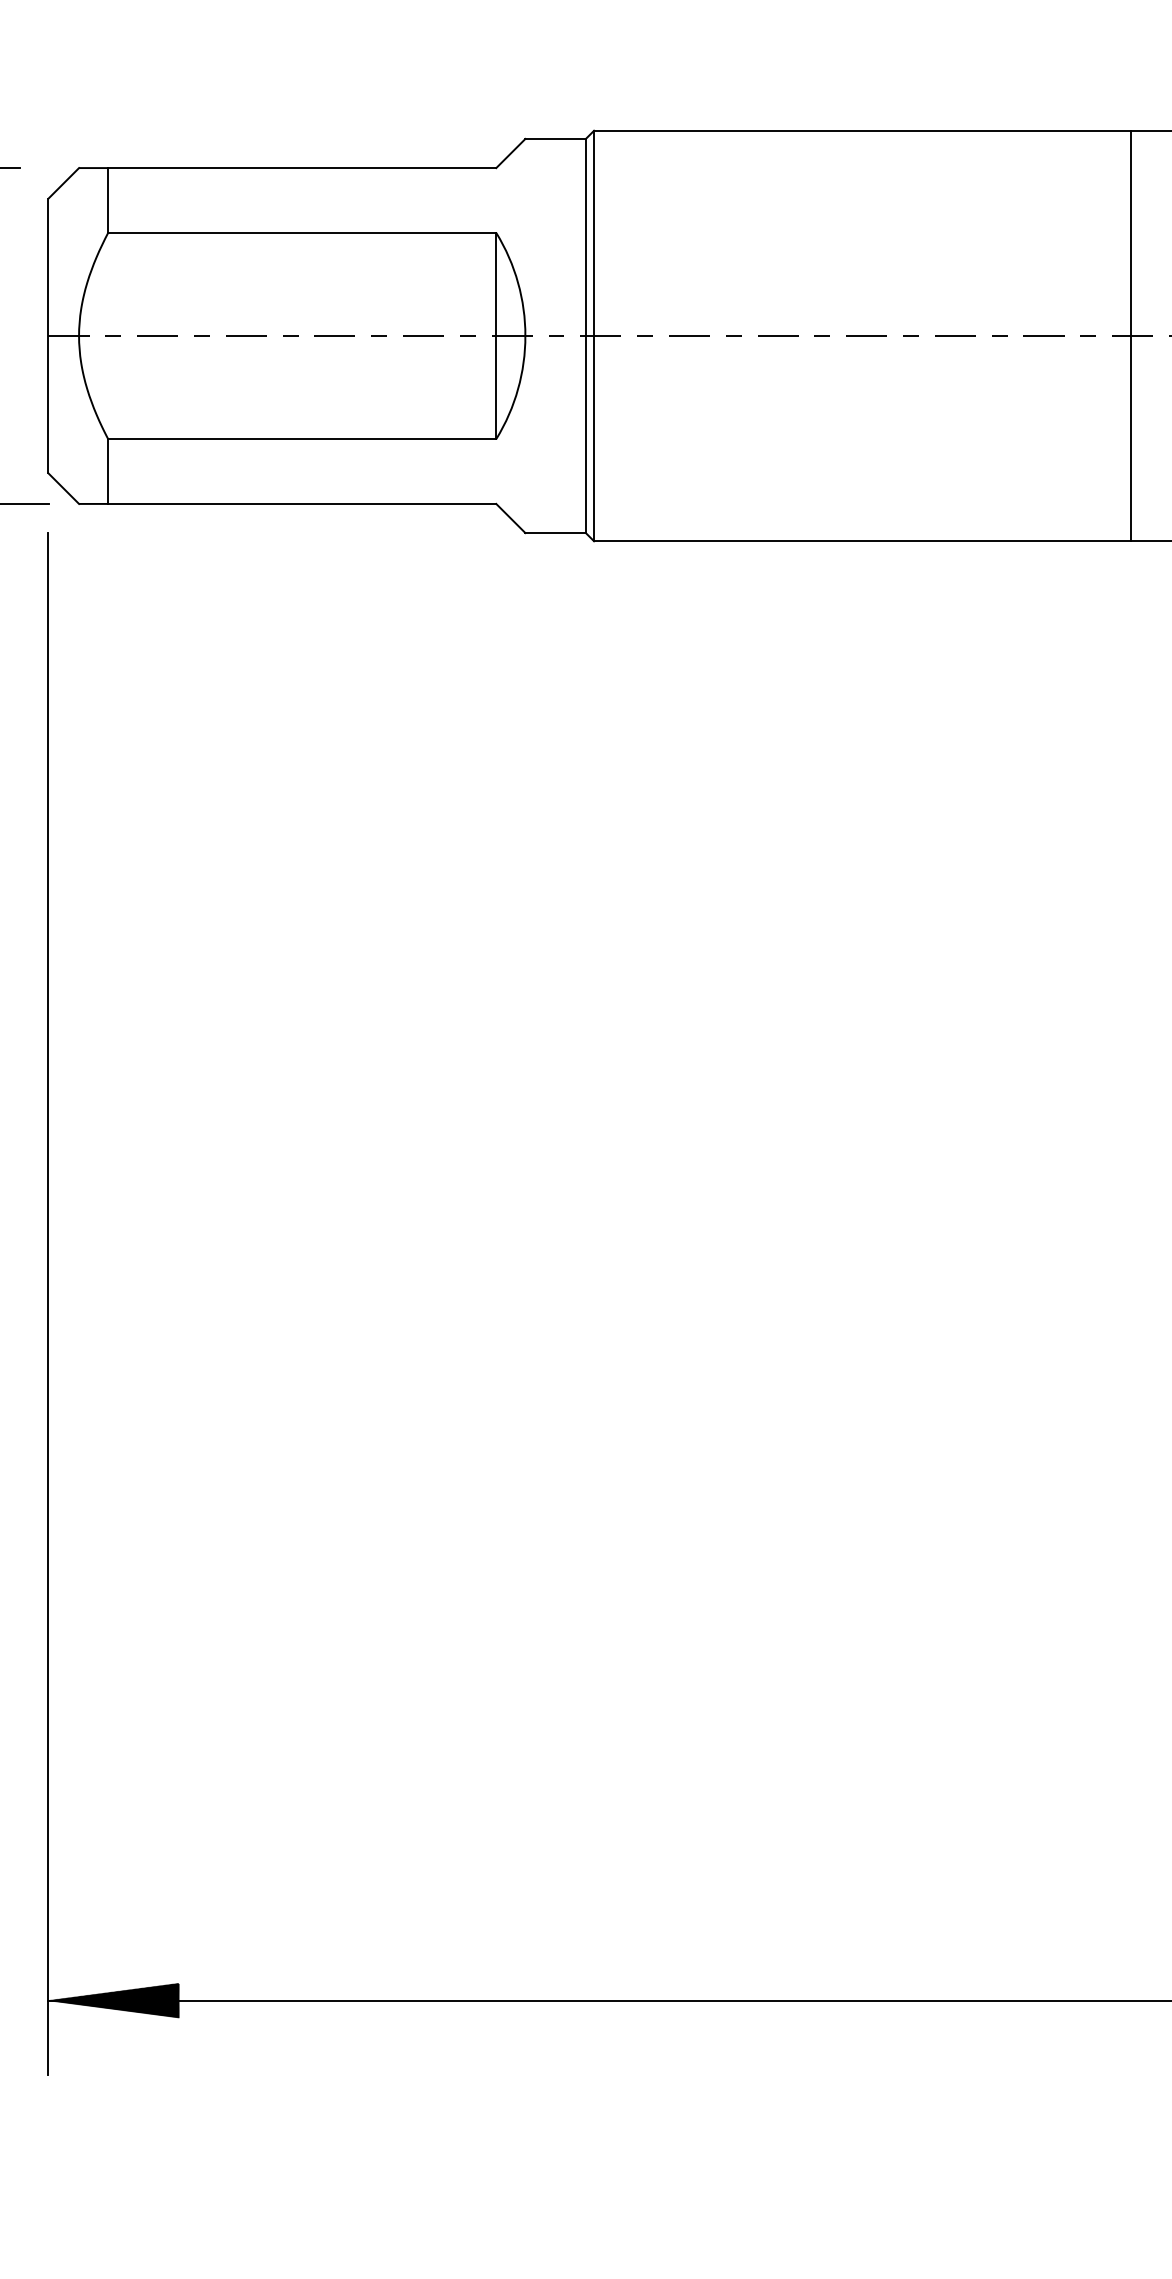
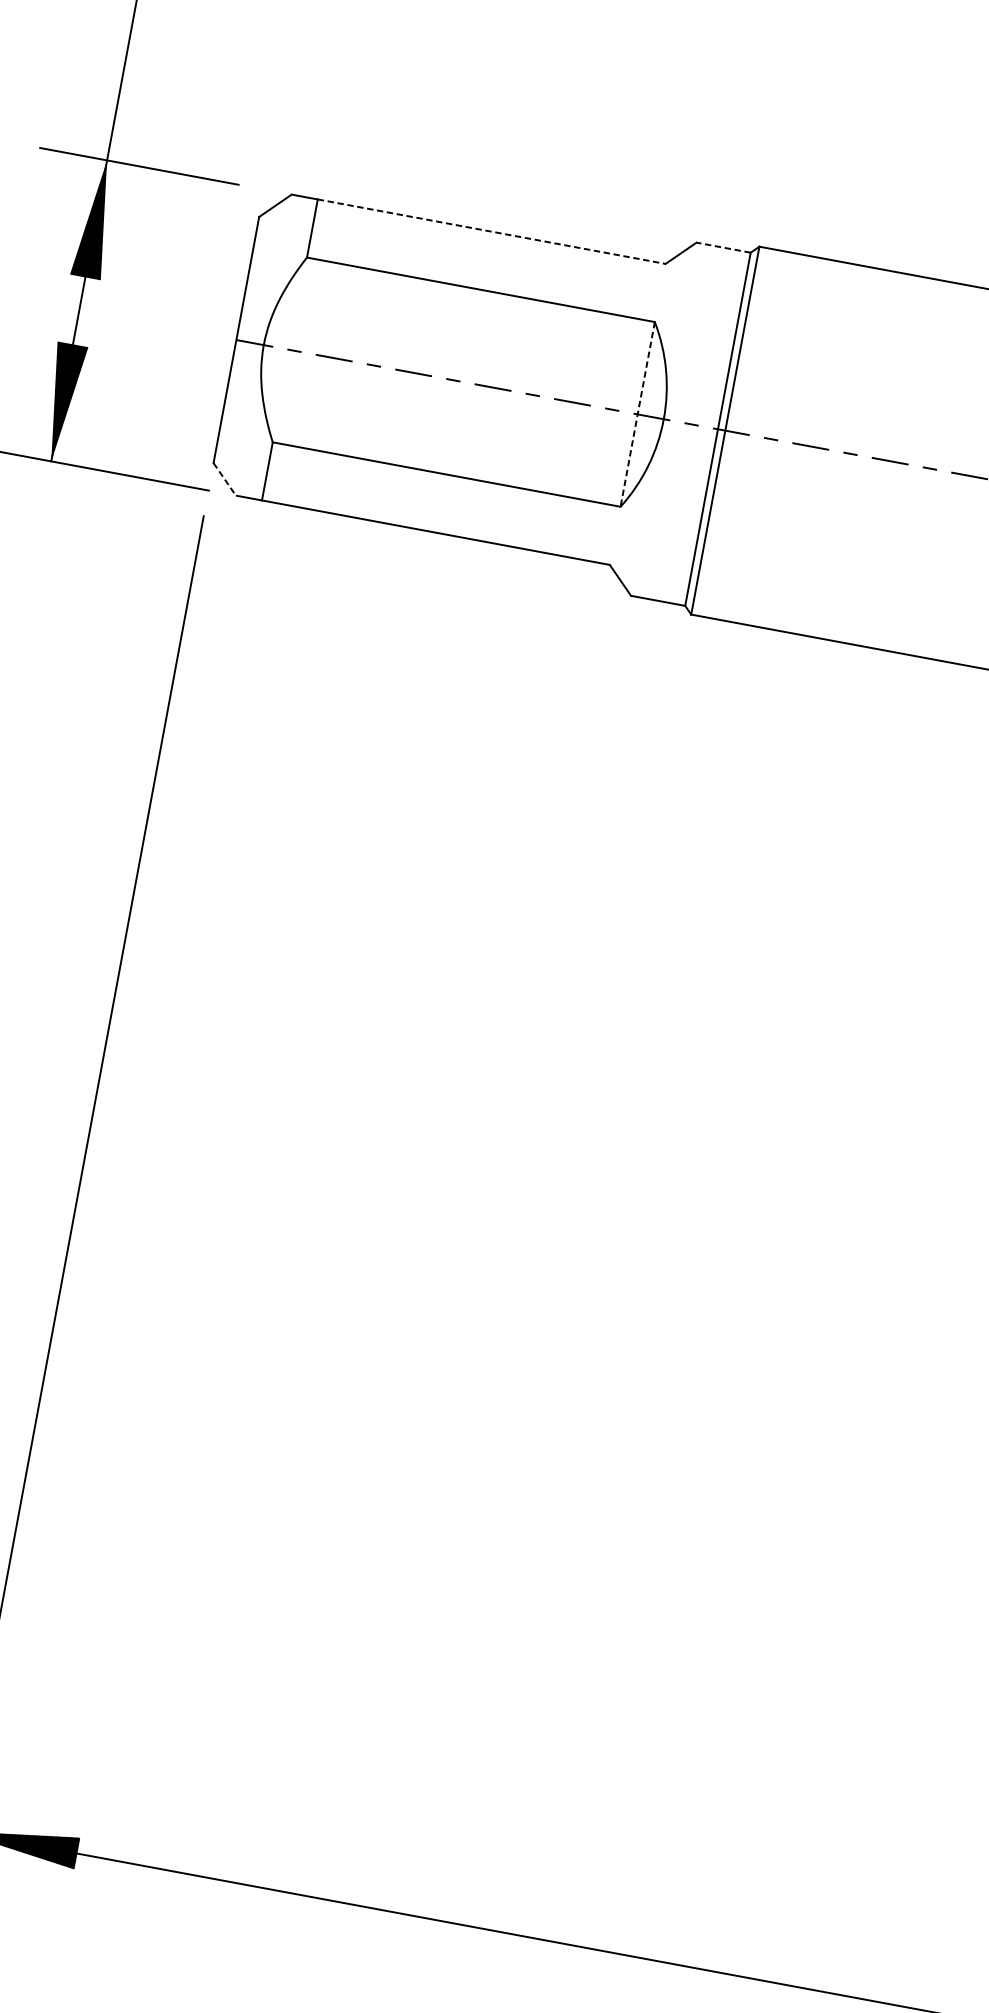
line: (555, 138) -> (723, 247), solid -> dashed
line: (302, 168) -> (491, 232), solid -> dashed
line: (496, 336) -> (637, 414), solid -> dashed
line: (63, 488) -> (224, 479), solid -> dashed

